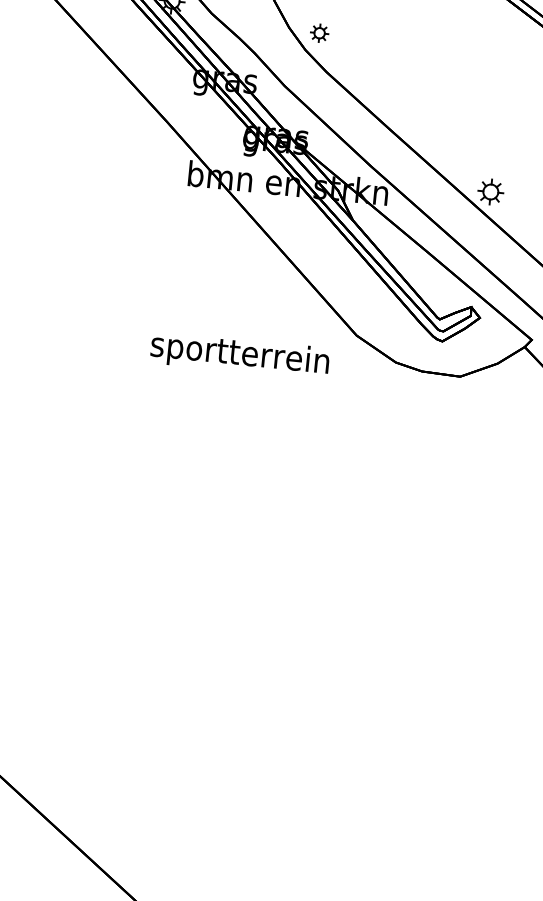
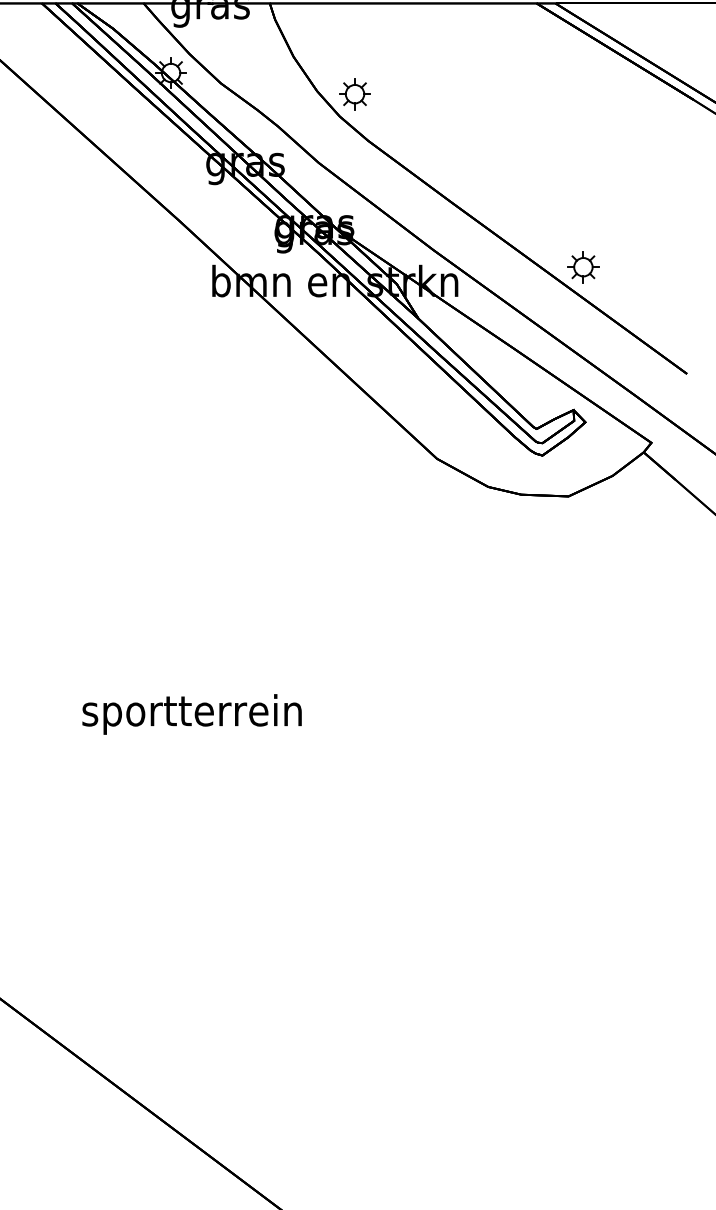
part: (319, 33) -> (354, 94), size x1.43
text: (239, 355) -> (191, 714), moved

